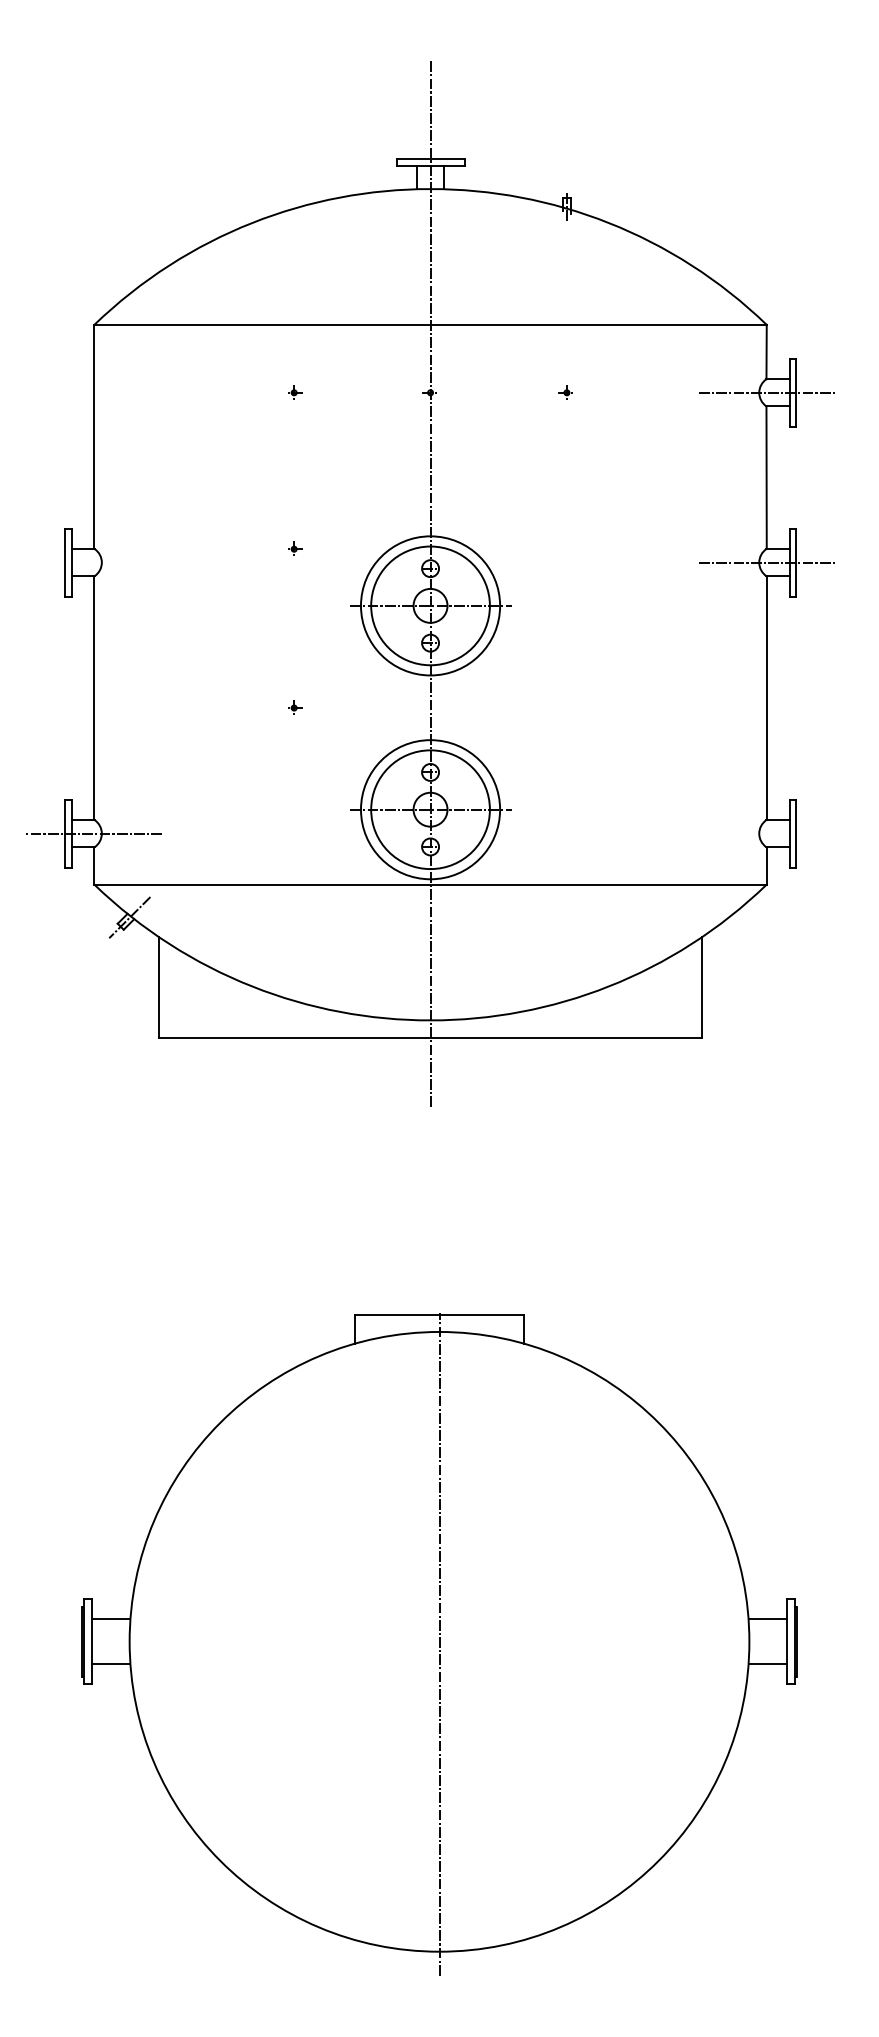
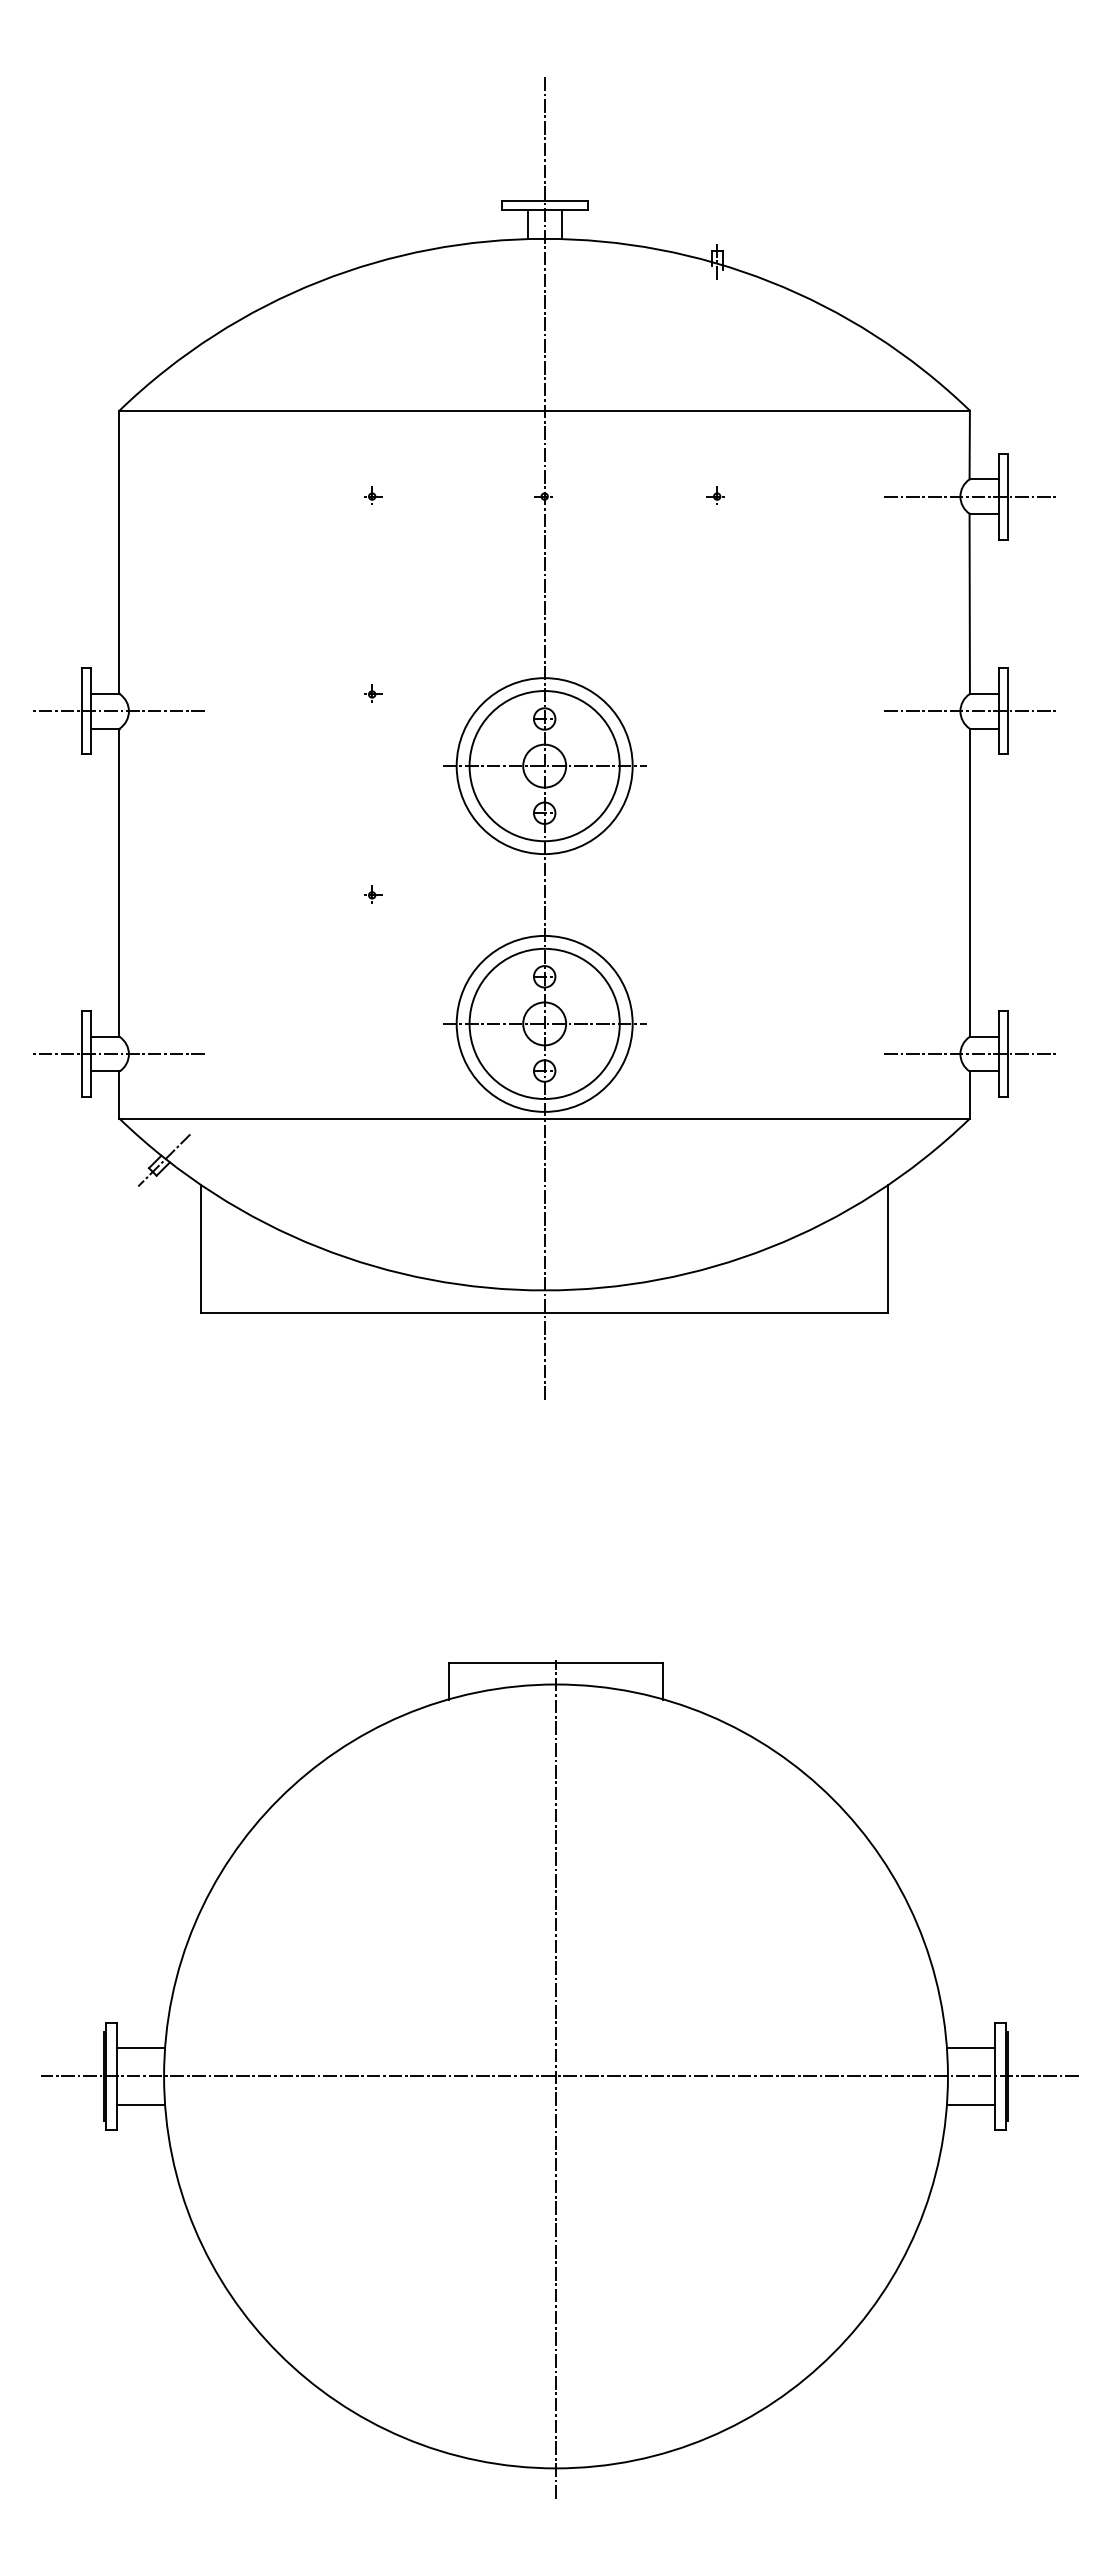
line: (93, 562) -> (118, 711), added
line: (767, 833) -> (970, 1054), added
line: (442, 1641) -> (559, 2076), added

